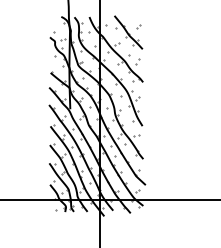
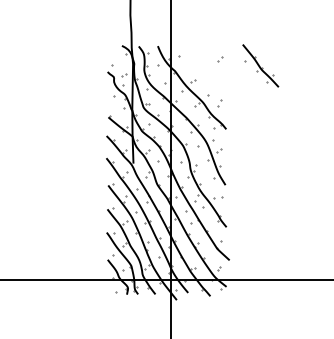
part: (128, 32) -> (260, 65), moved

